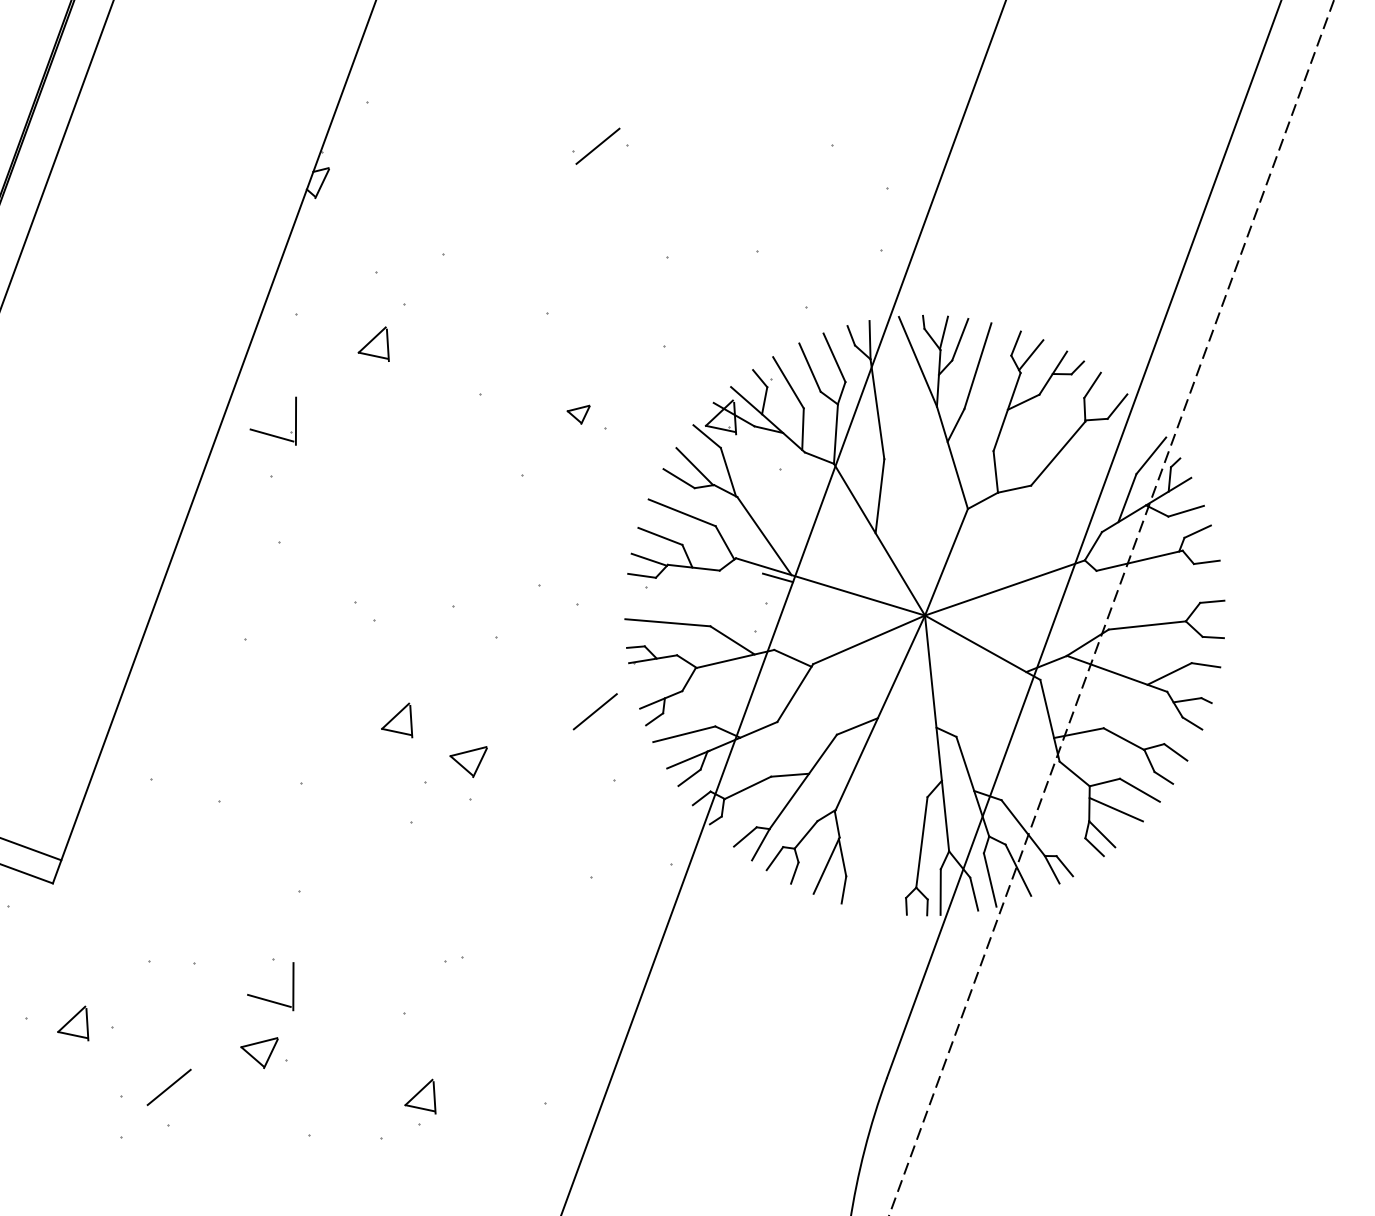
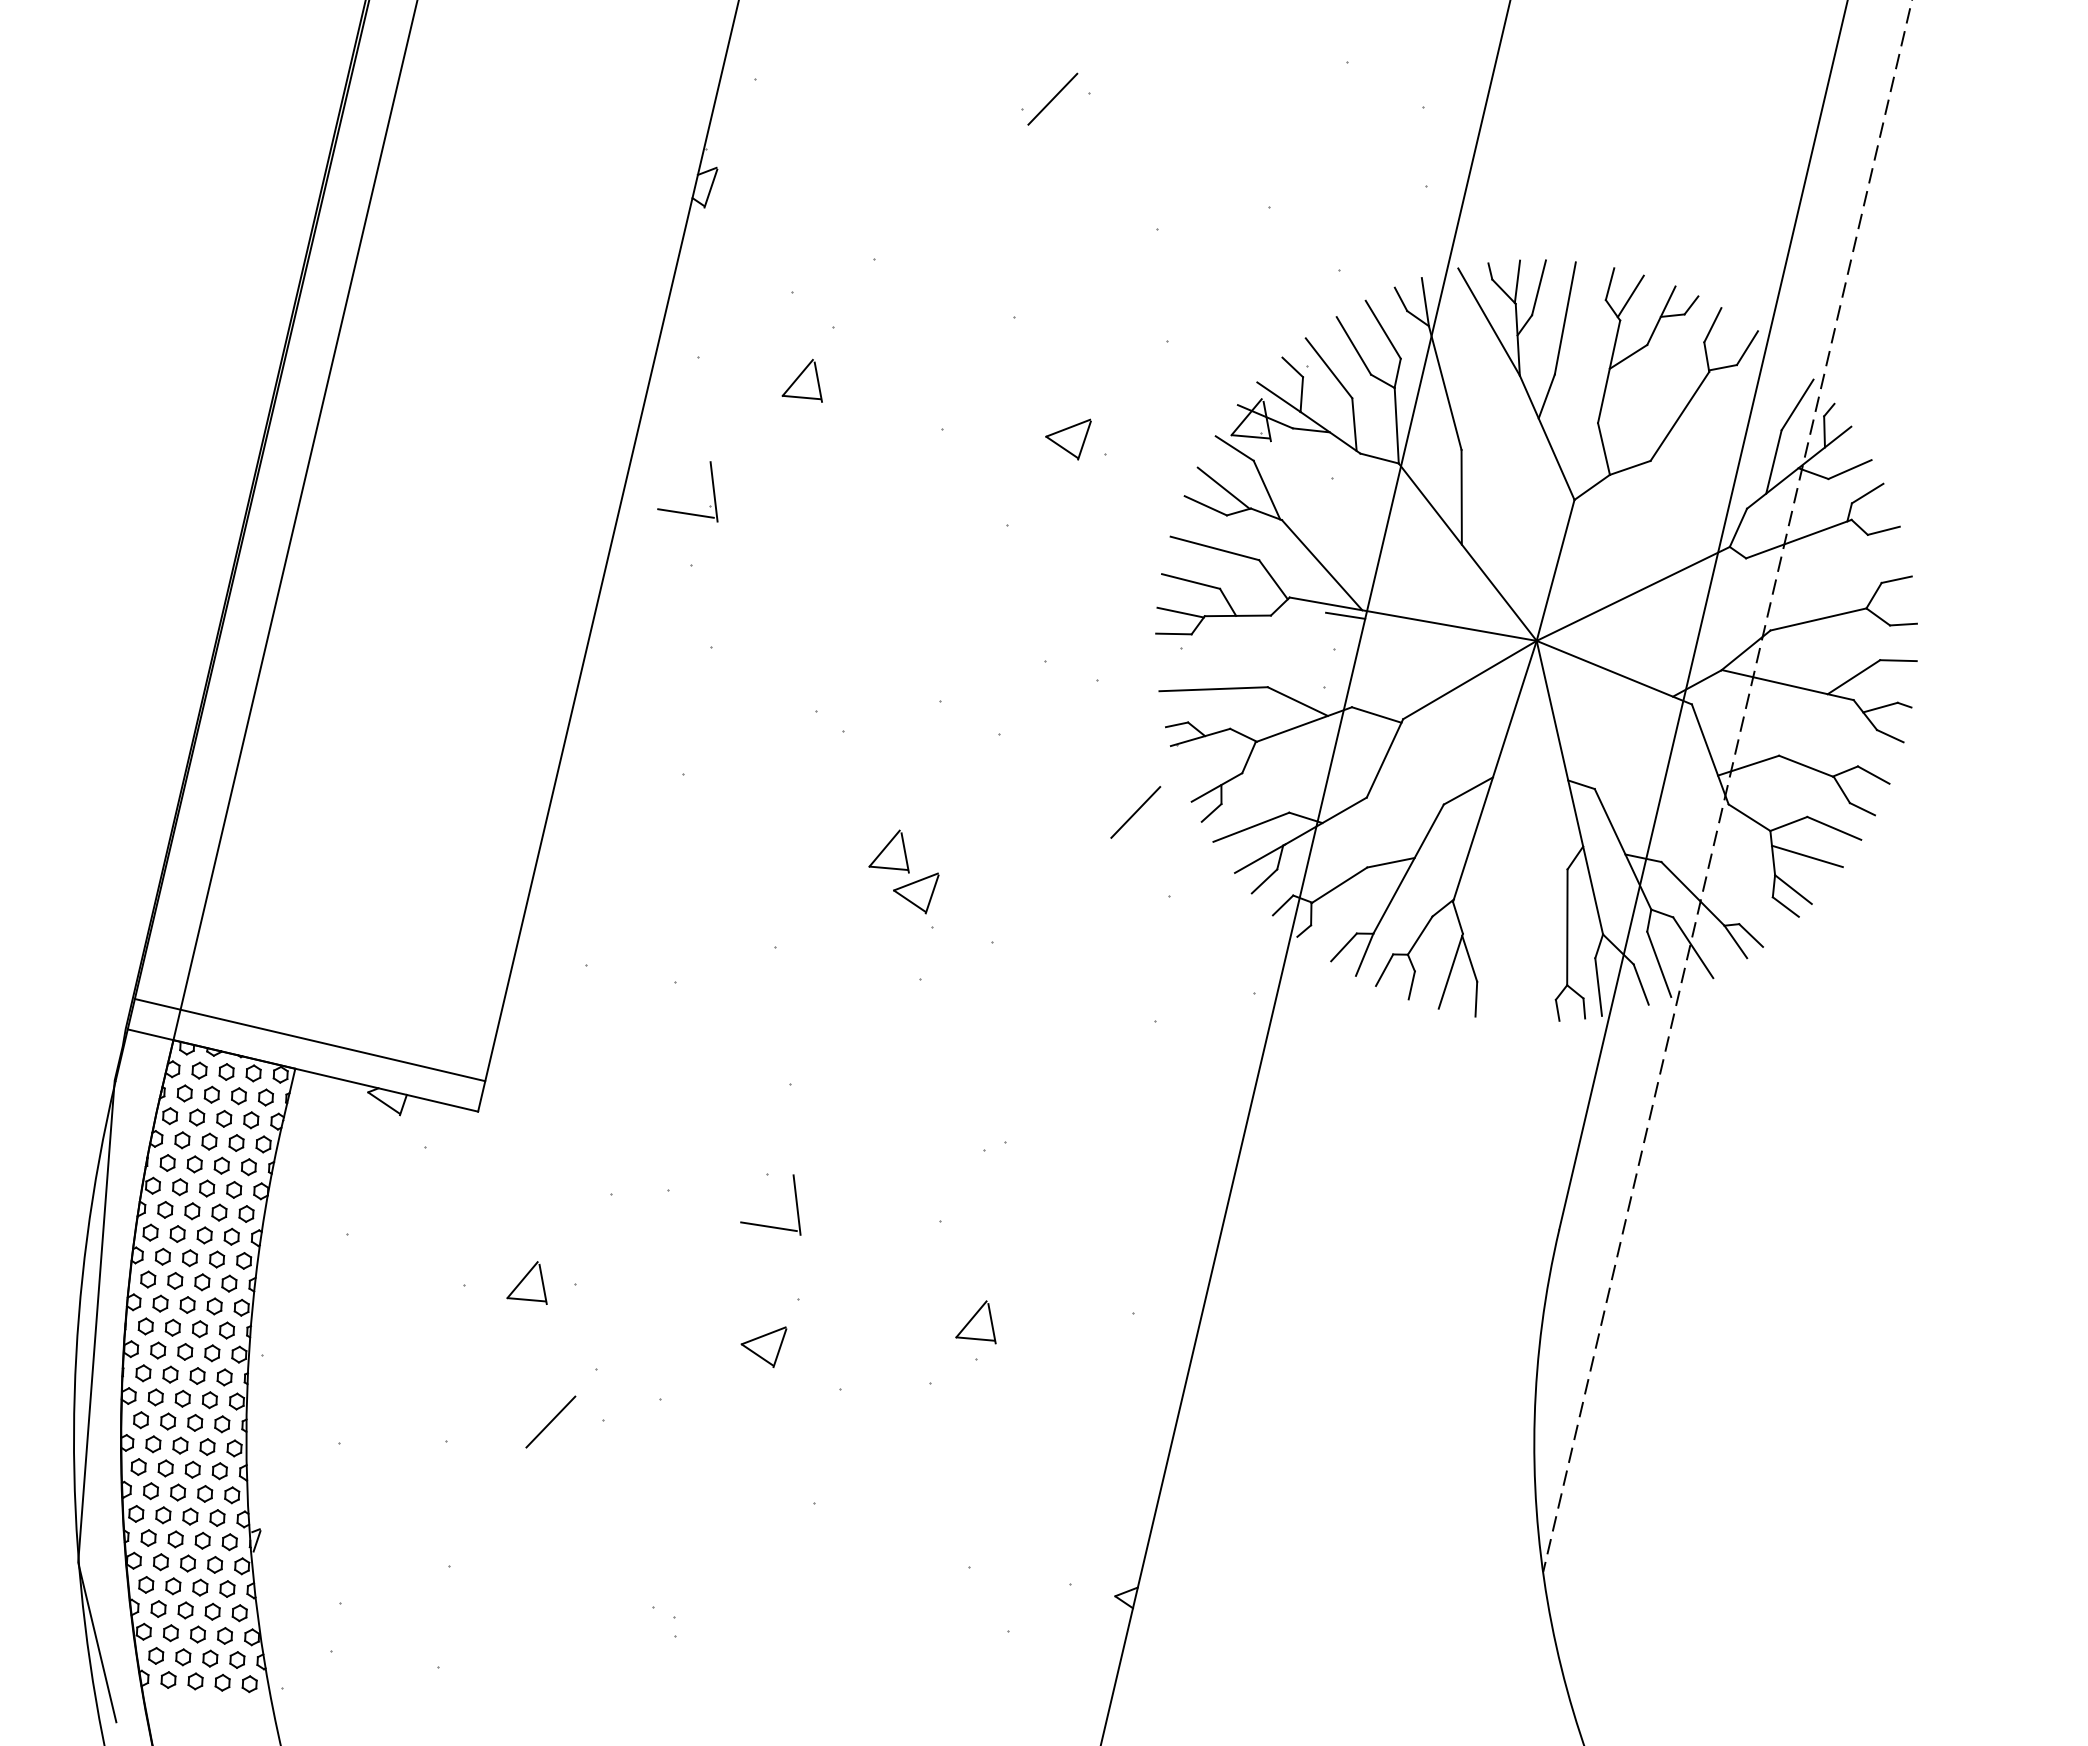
part: (578, 413) -> (1068, 439), size x1.67
part: (467, 760) -> (916, 893), moved
part: (258, 1050) -> (763, 1346), moved
line: (168, 1086) -> (550, 1421), moved

